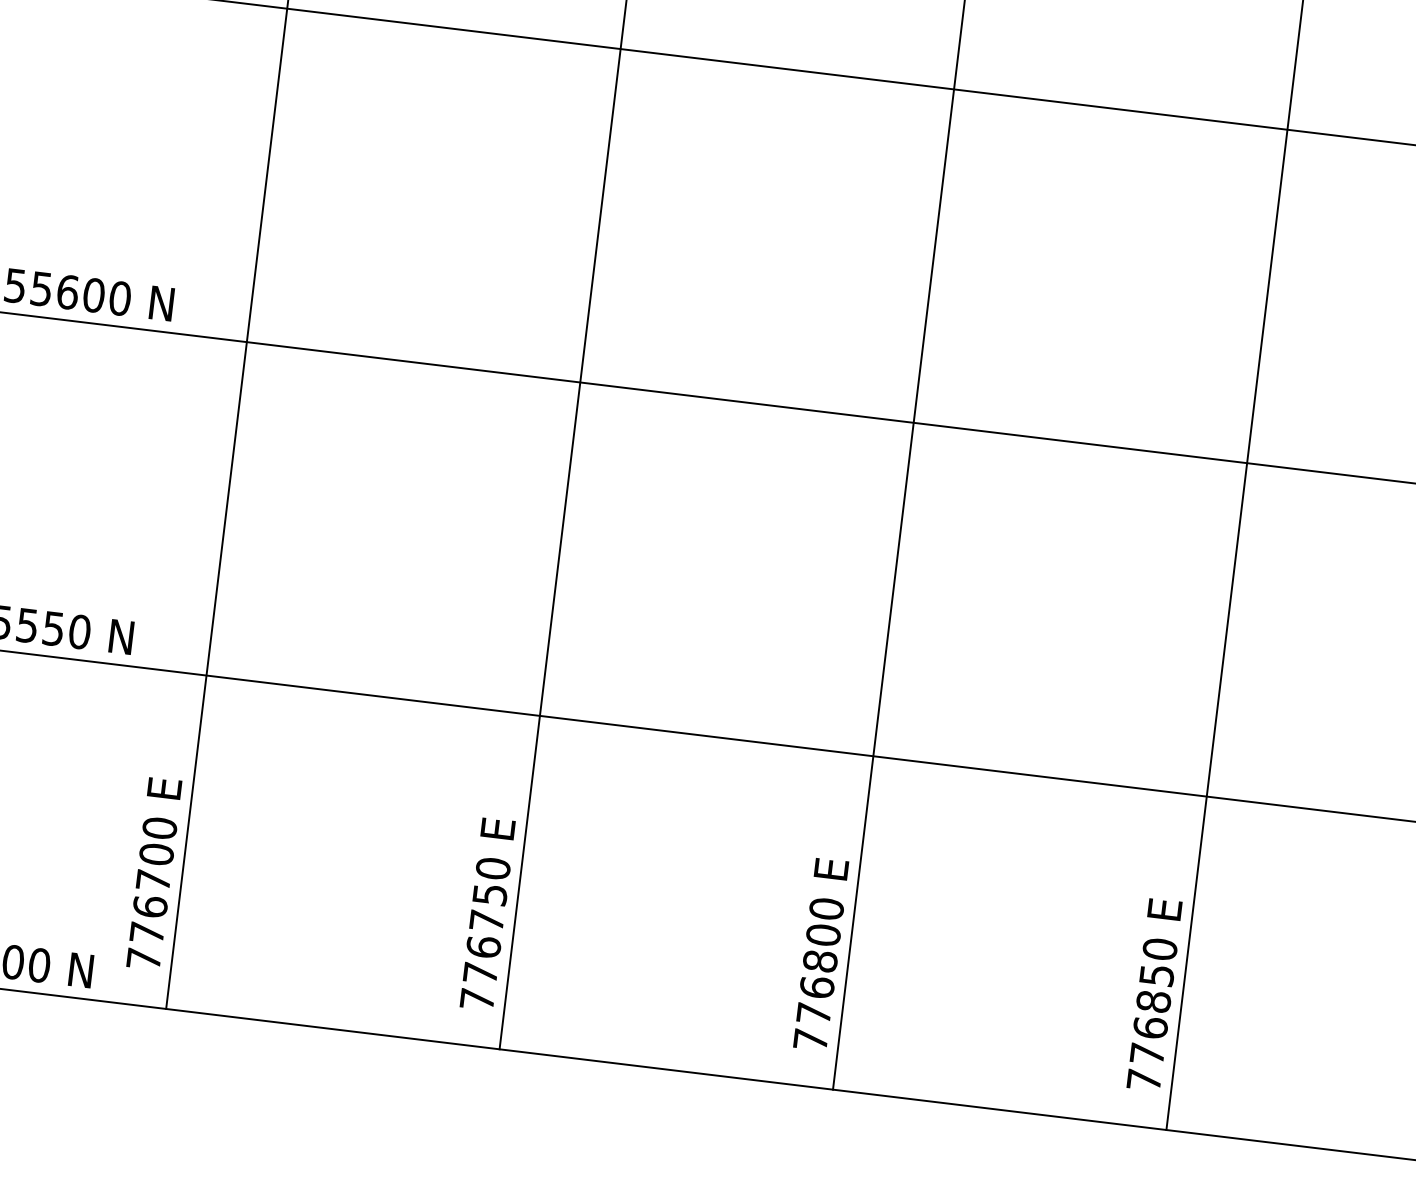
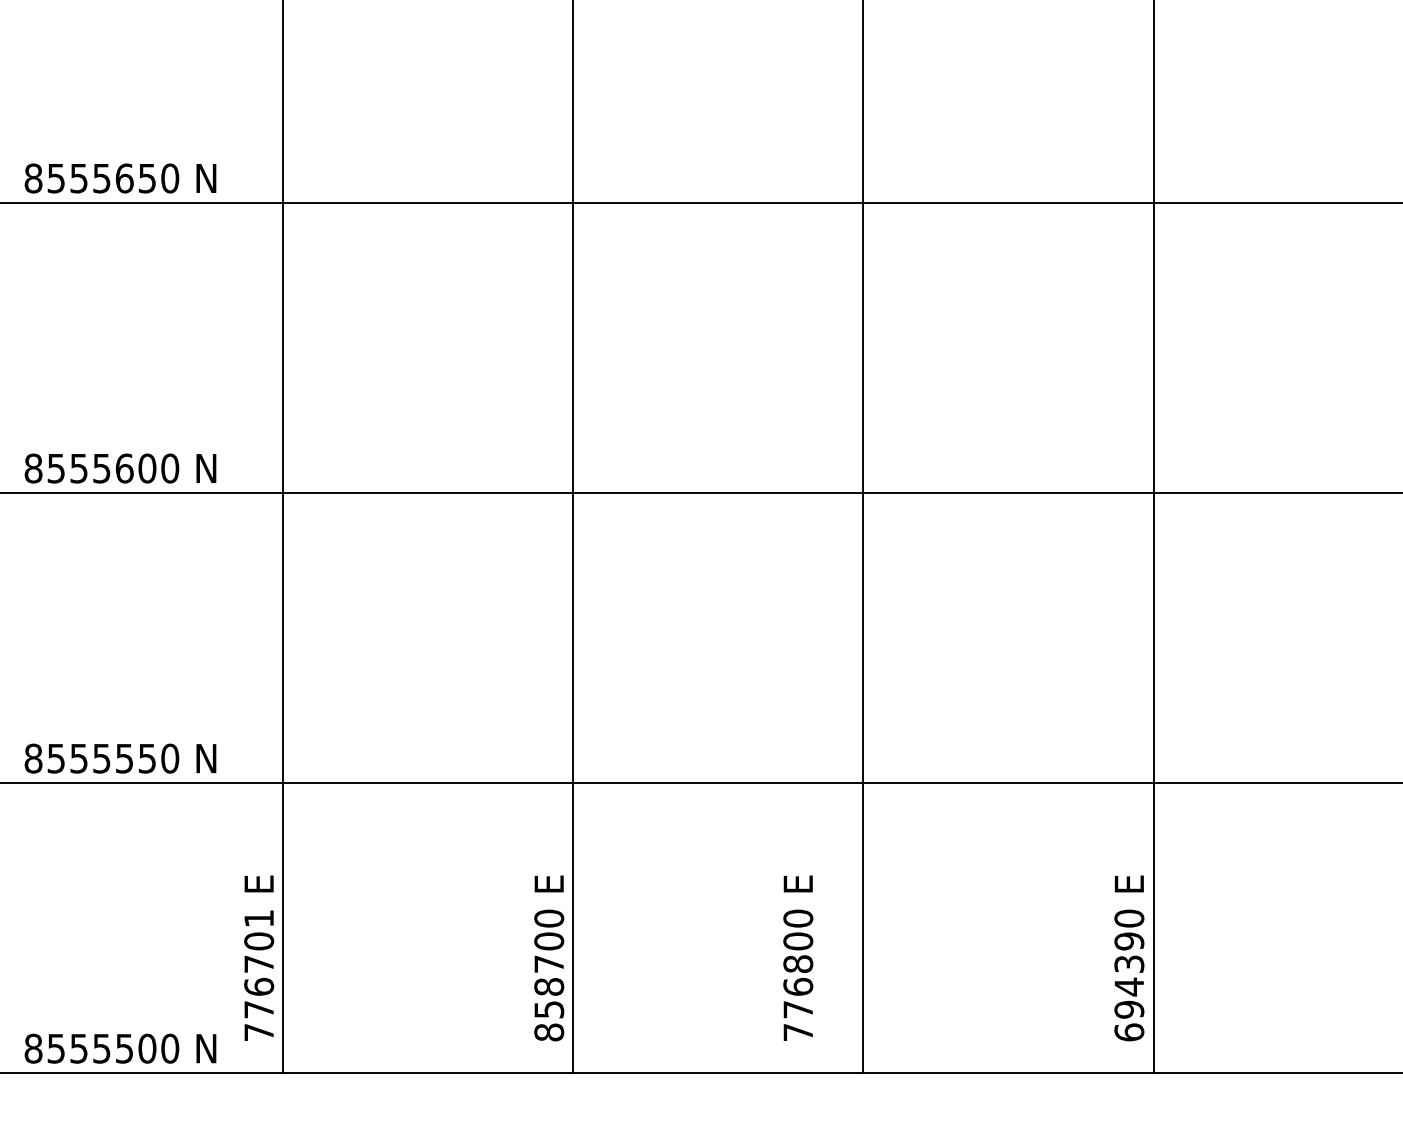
text: (160, 828) -> (259, 918), 776700 -> 776701
text: (484, 946) -> (549, 986), 776750 -> 858700
text: (821, 953) -> (798, 957), moved
text: (1150, 1027) -> (1129, 986), 776850 -> 694390

